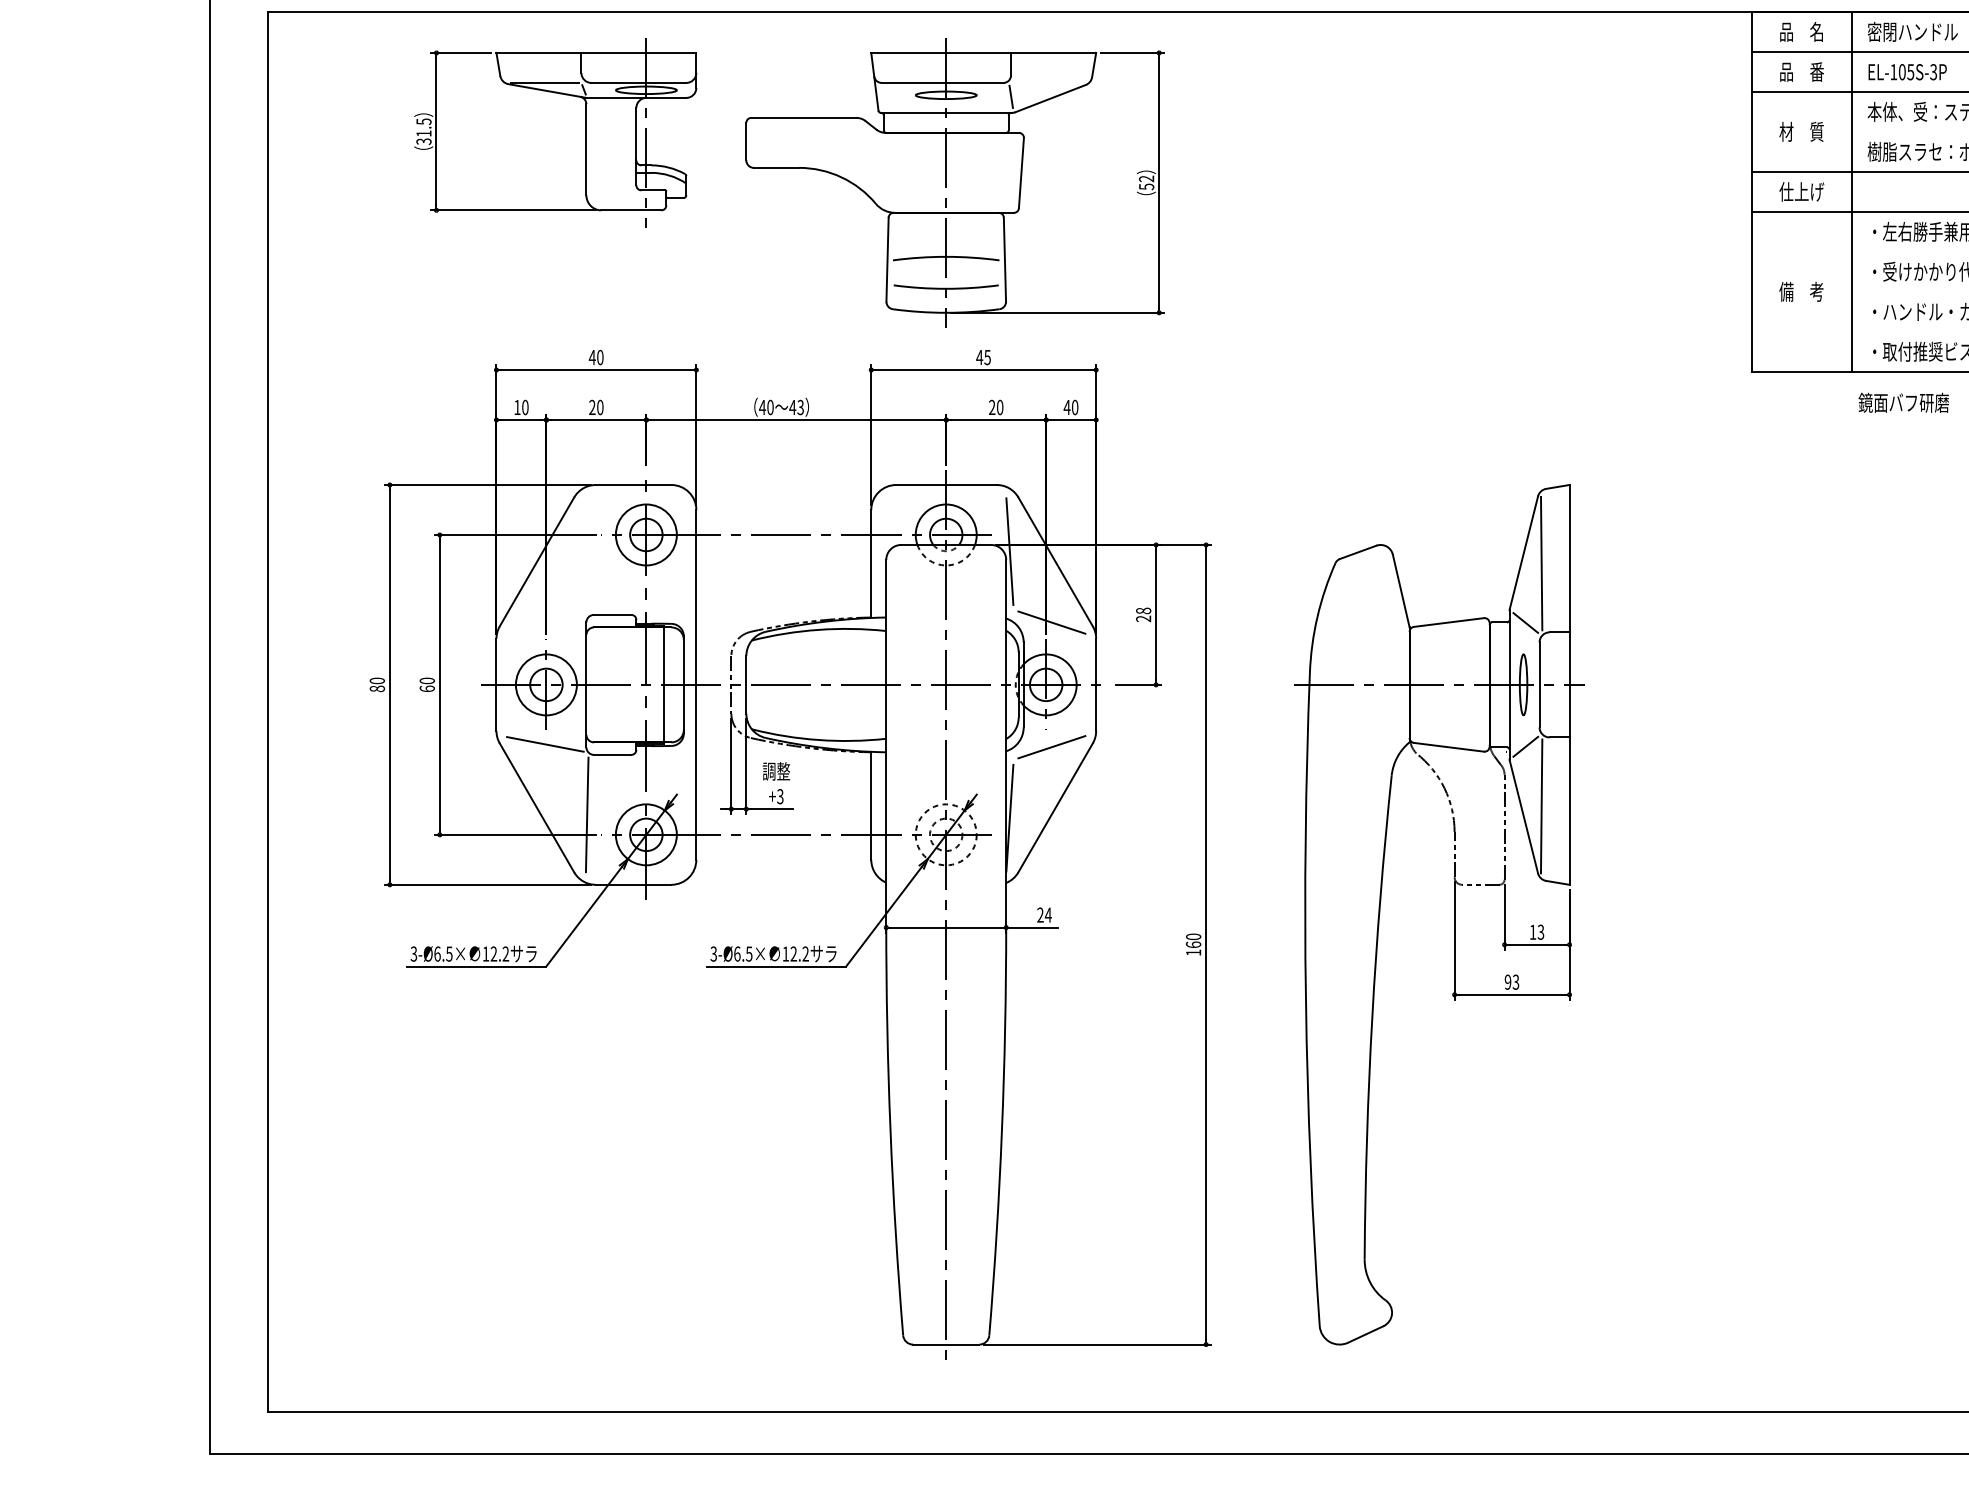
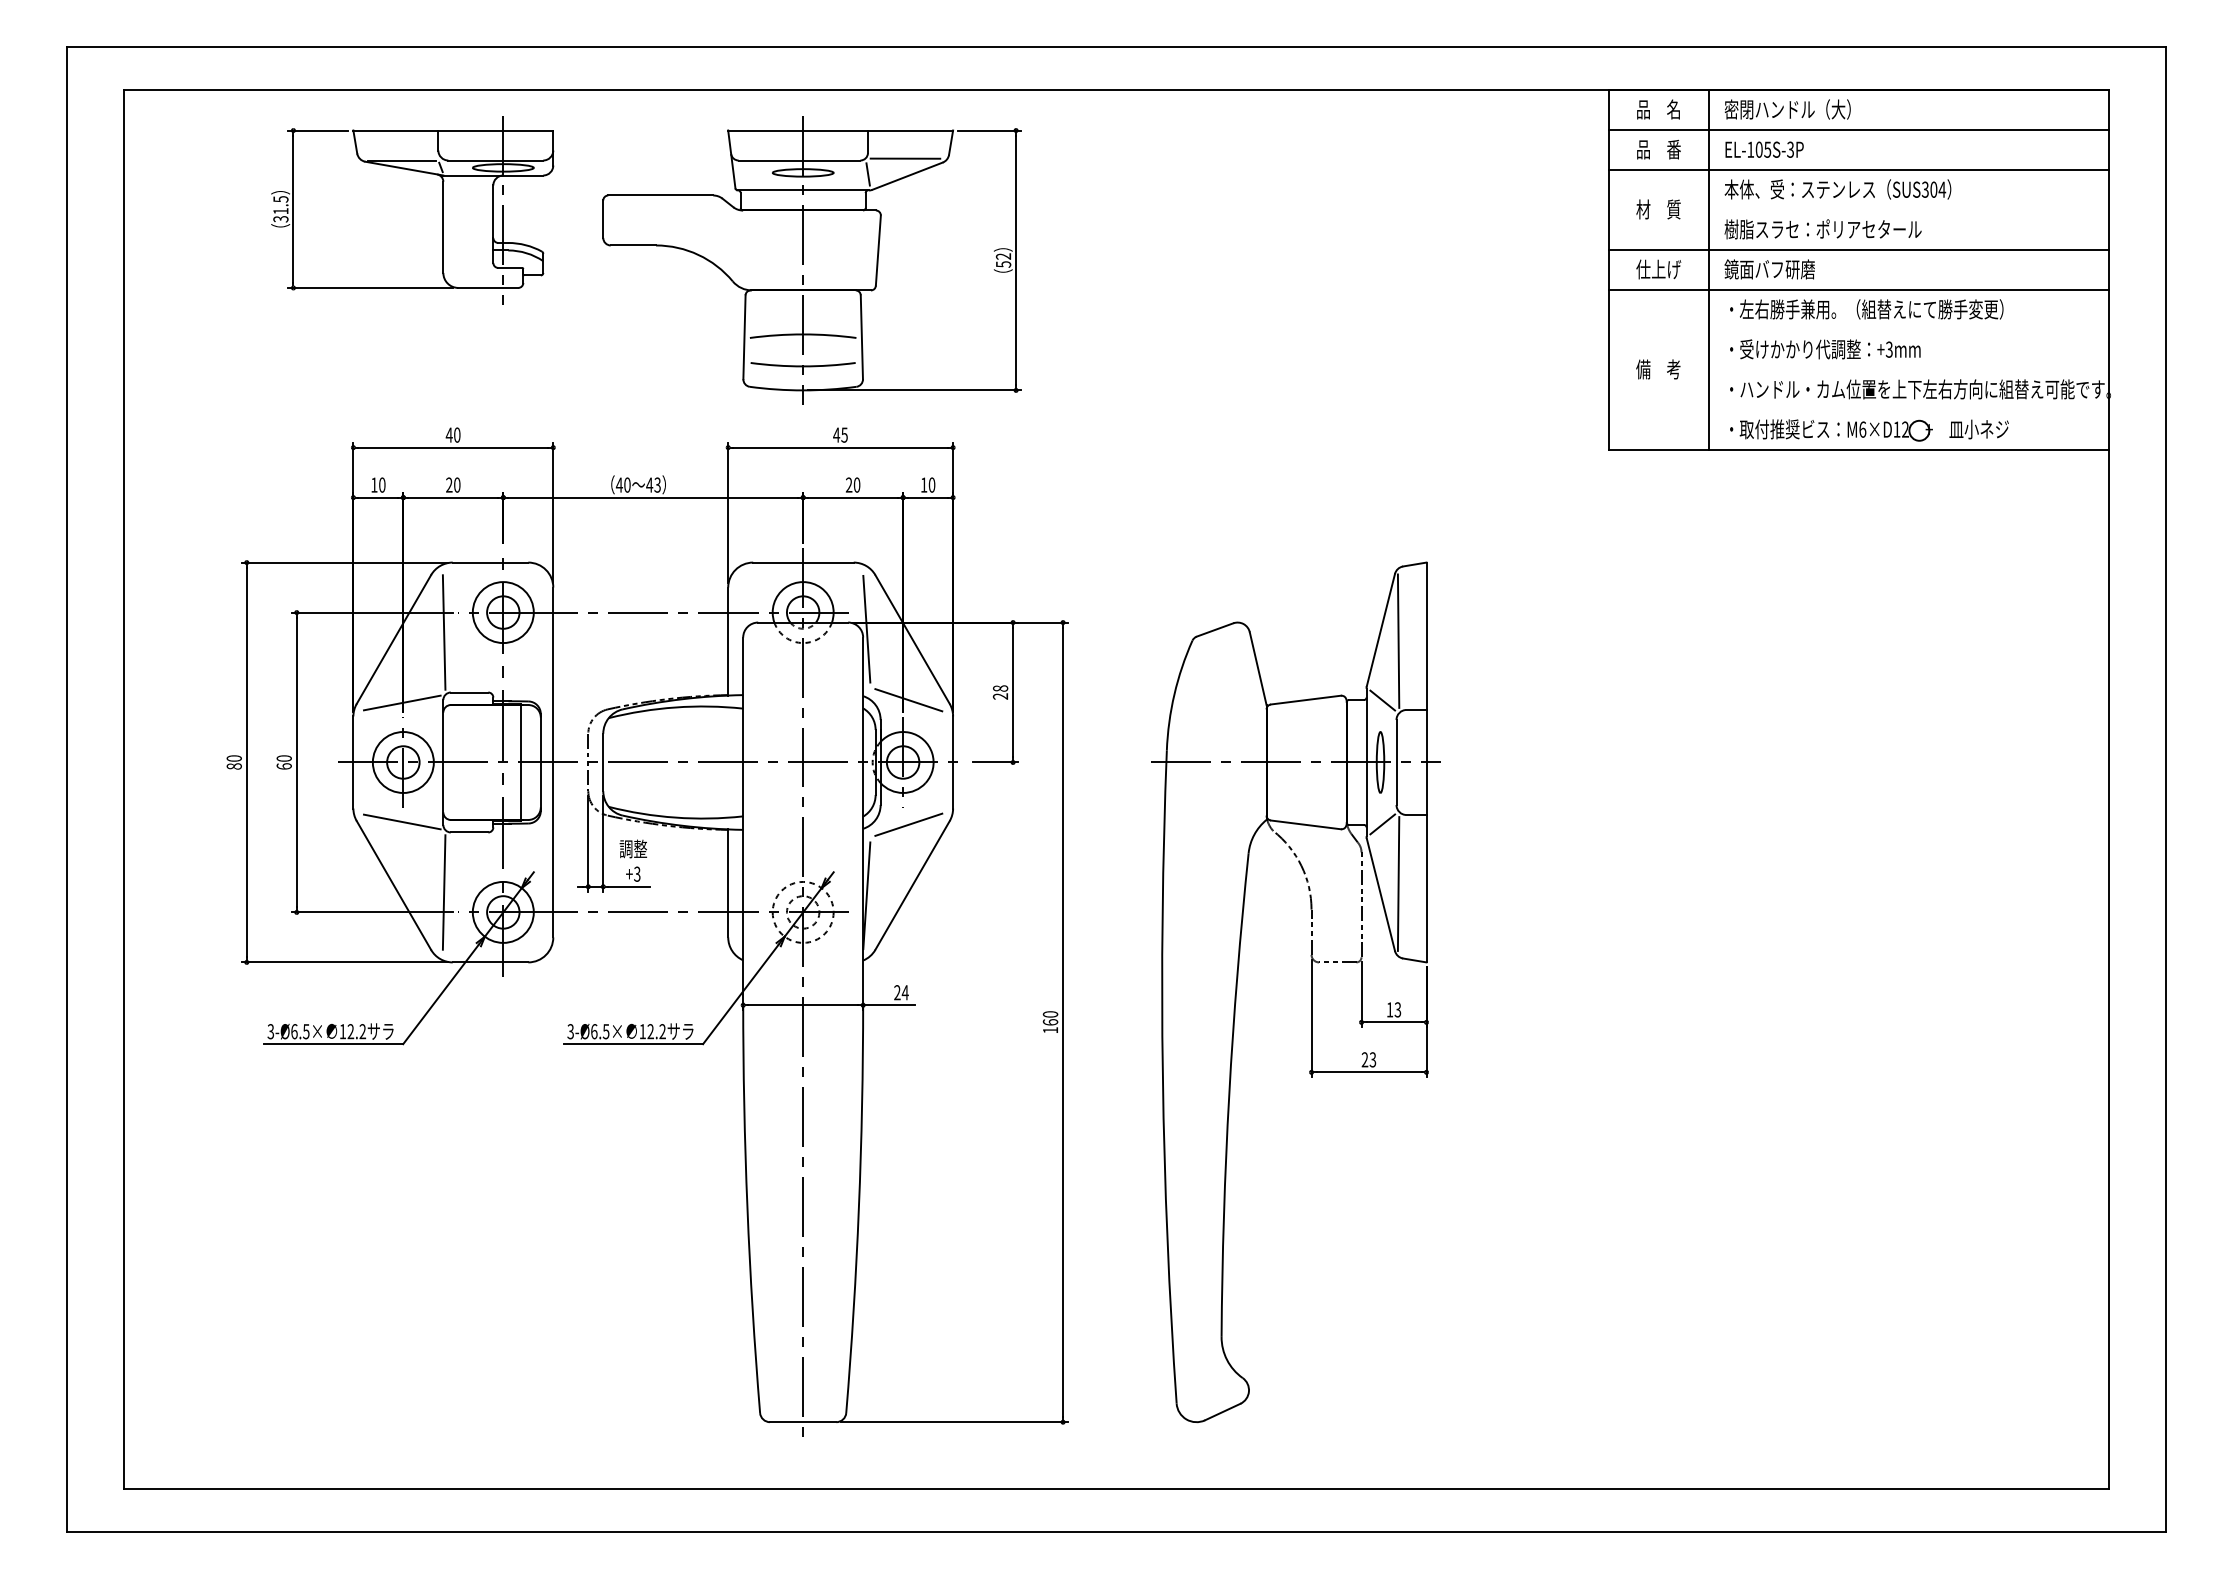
line: (1048, 80) -> (905, 158), added
text: (1903, 402) -> (1769, 269), moved
text: (1066, 406) -> (923, 484), 40 -> 10
line: (586, 554) -> (443, 632), added
line: (544, 624) -> (401, 702), added
text: (1507, 981) -> (1364, 1059), 93 -> 23

